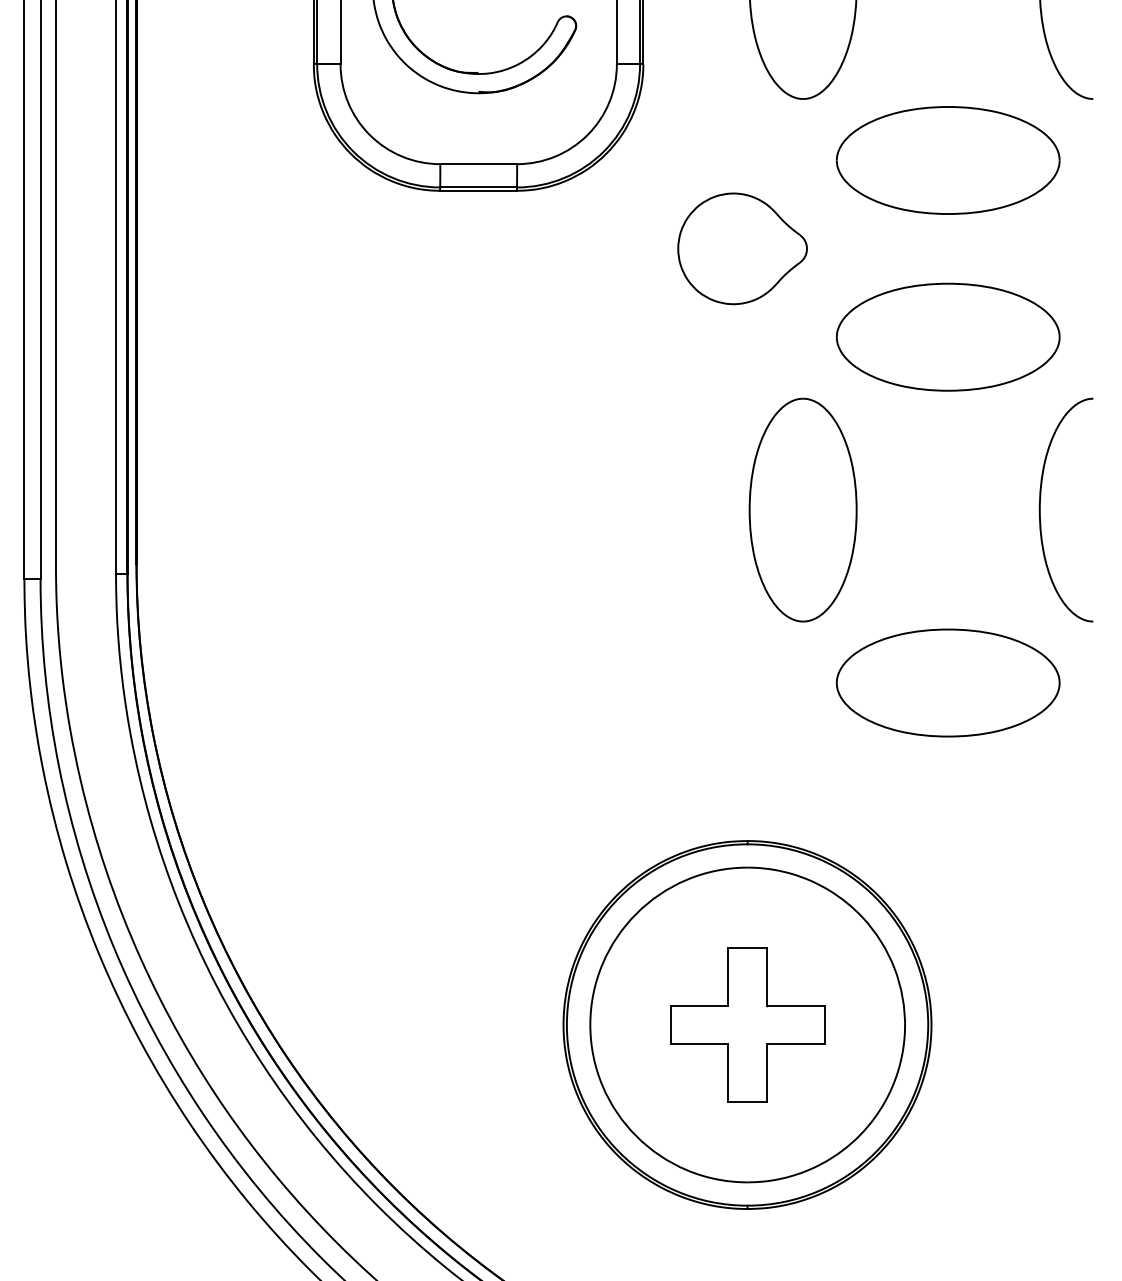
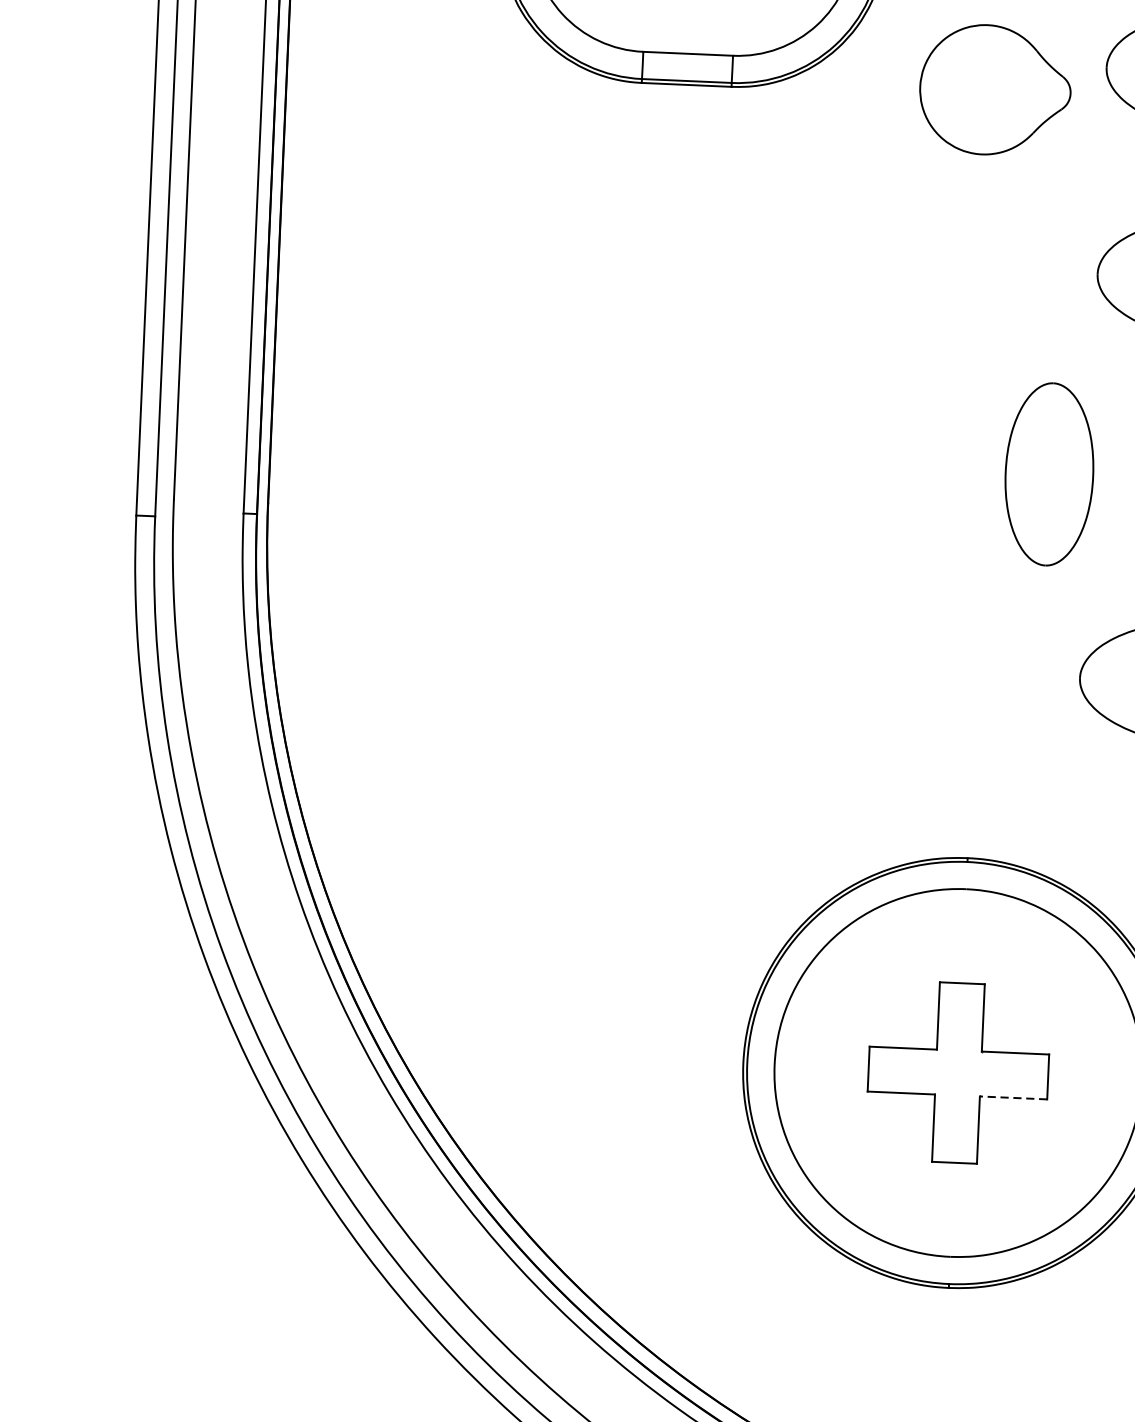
part: (742, 248) -> (995, 89), moved
part: (802, 509) -> (1048, 473), size x0.7
line: (795, 1044) -> (1013, 1098), solid -> dashed

